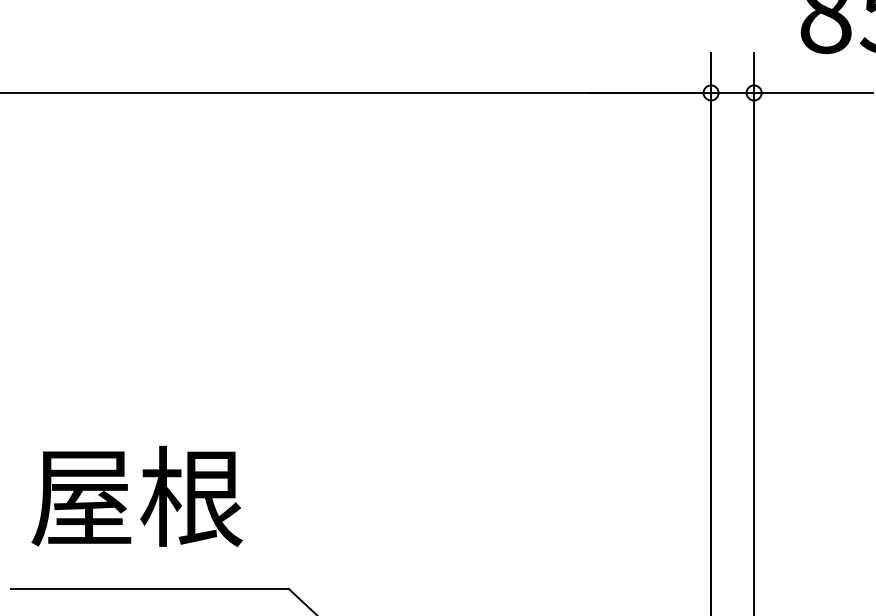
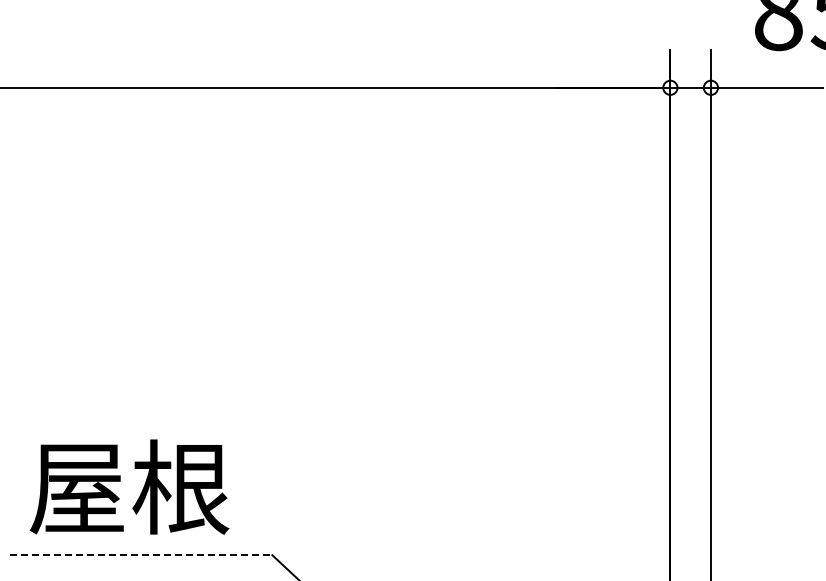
text: (137, 495) -> (129, 486), moved
line: (149, 589) -> (141, 555), solid -> dashed

